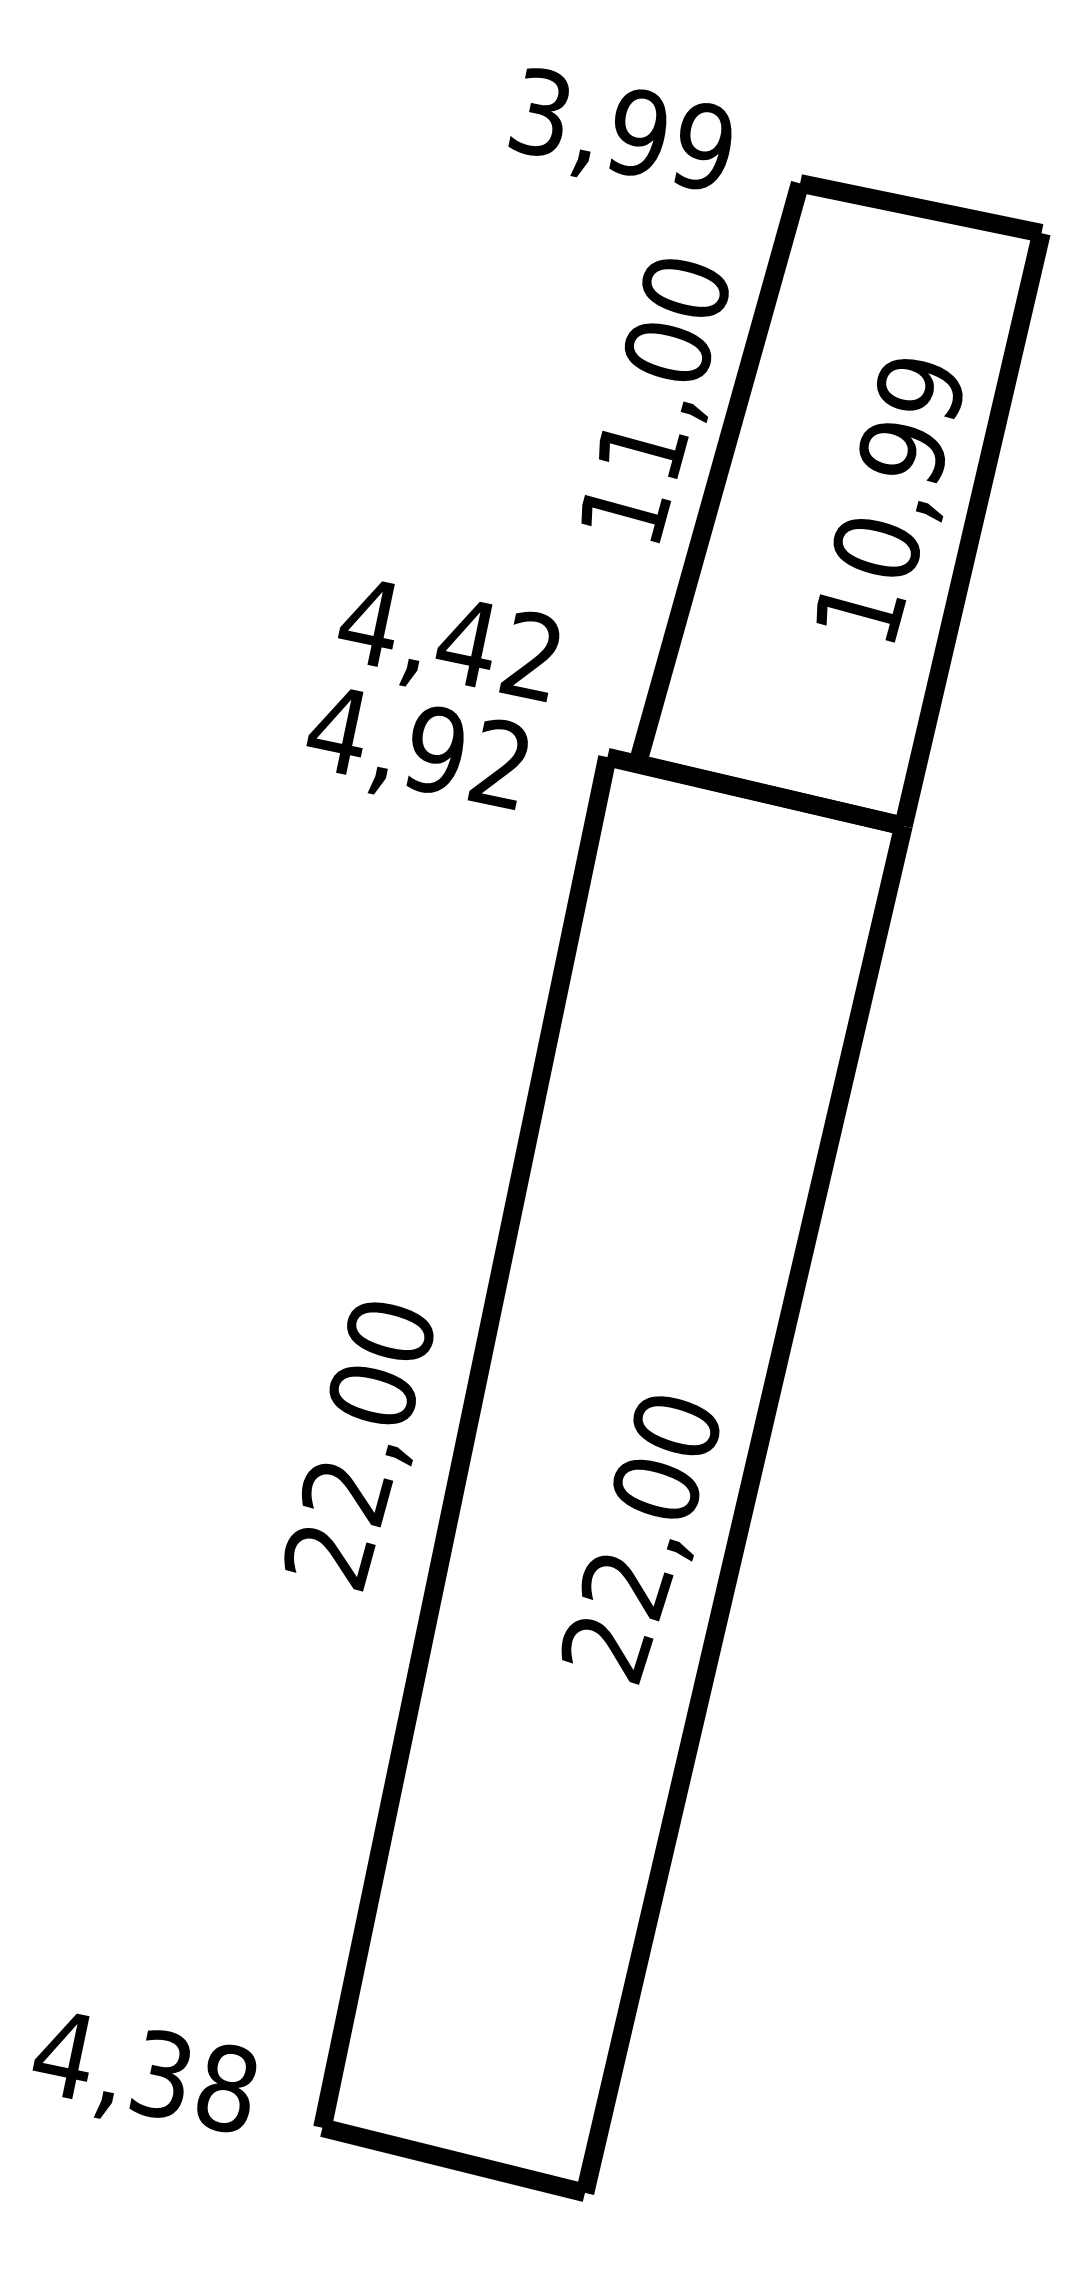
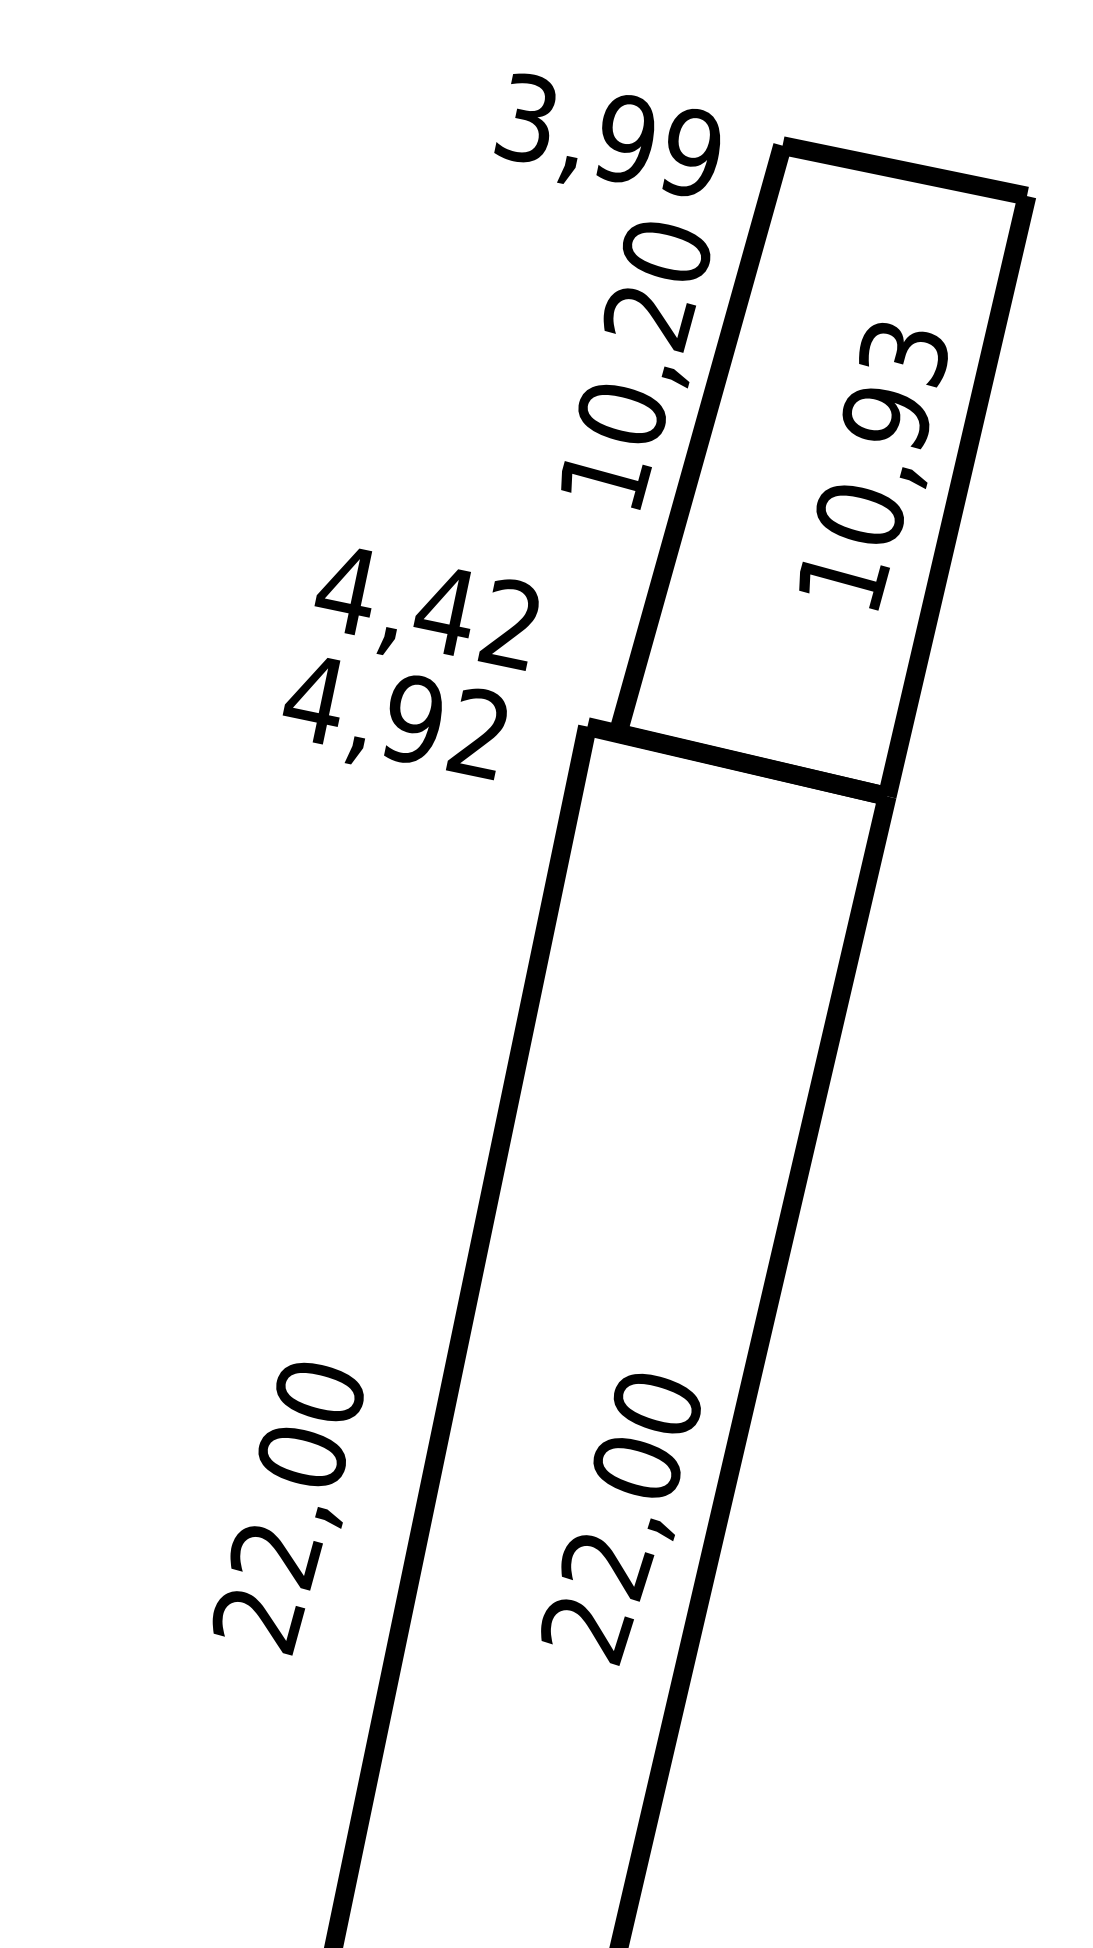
text: (619, 128) -> (606, 134), moved
text: (919, 390) -> (903, 355), 10,99 -> 10,93
text: (656, 400) -> (637, 365), 11,00 -> 10,20
text: (358, 1446) -> (287, 1508), moved

